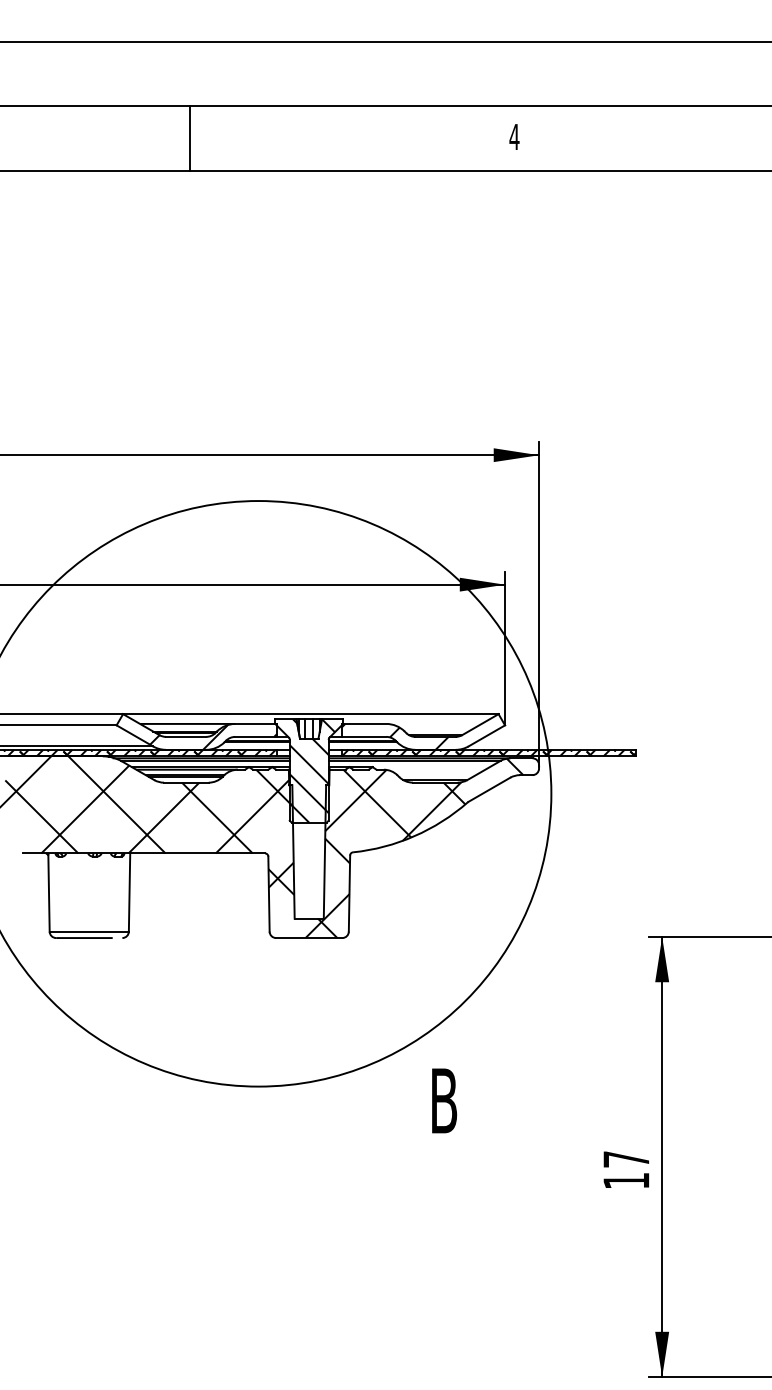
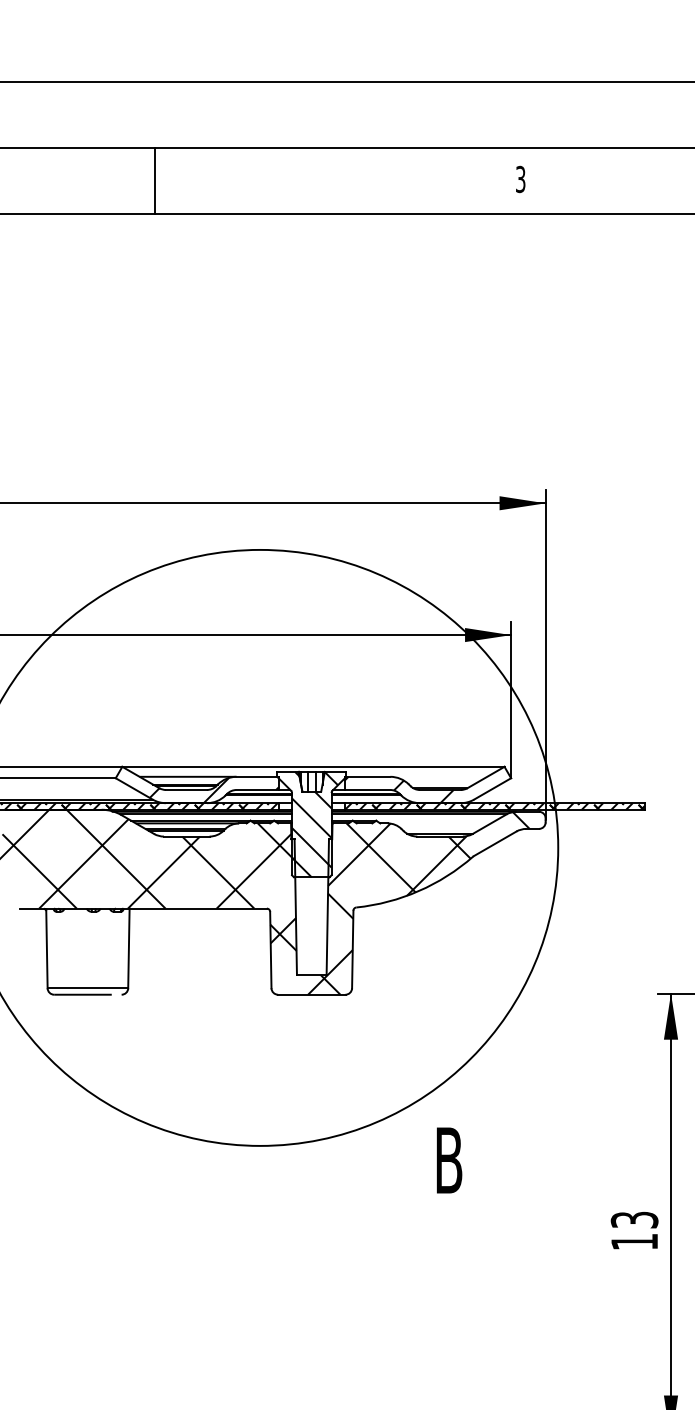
text: (514, 136) -> (520, 178), 4 -> 3
line: (190, 138) -> (155, 180), moved
text: (626, 1159) -> (634, 1220), 17 -> 13

